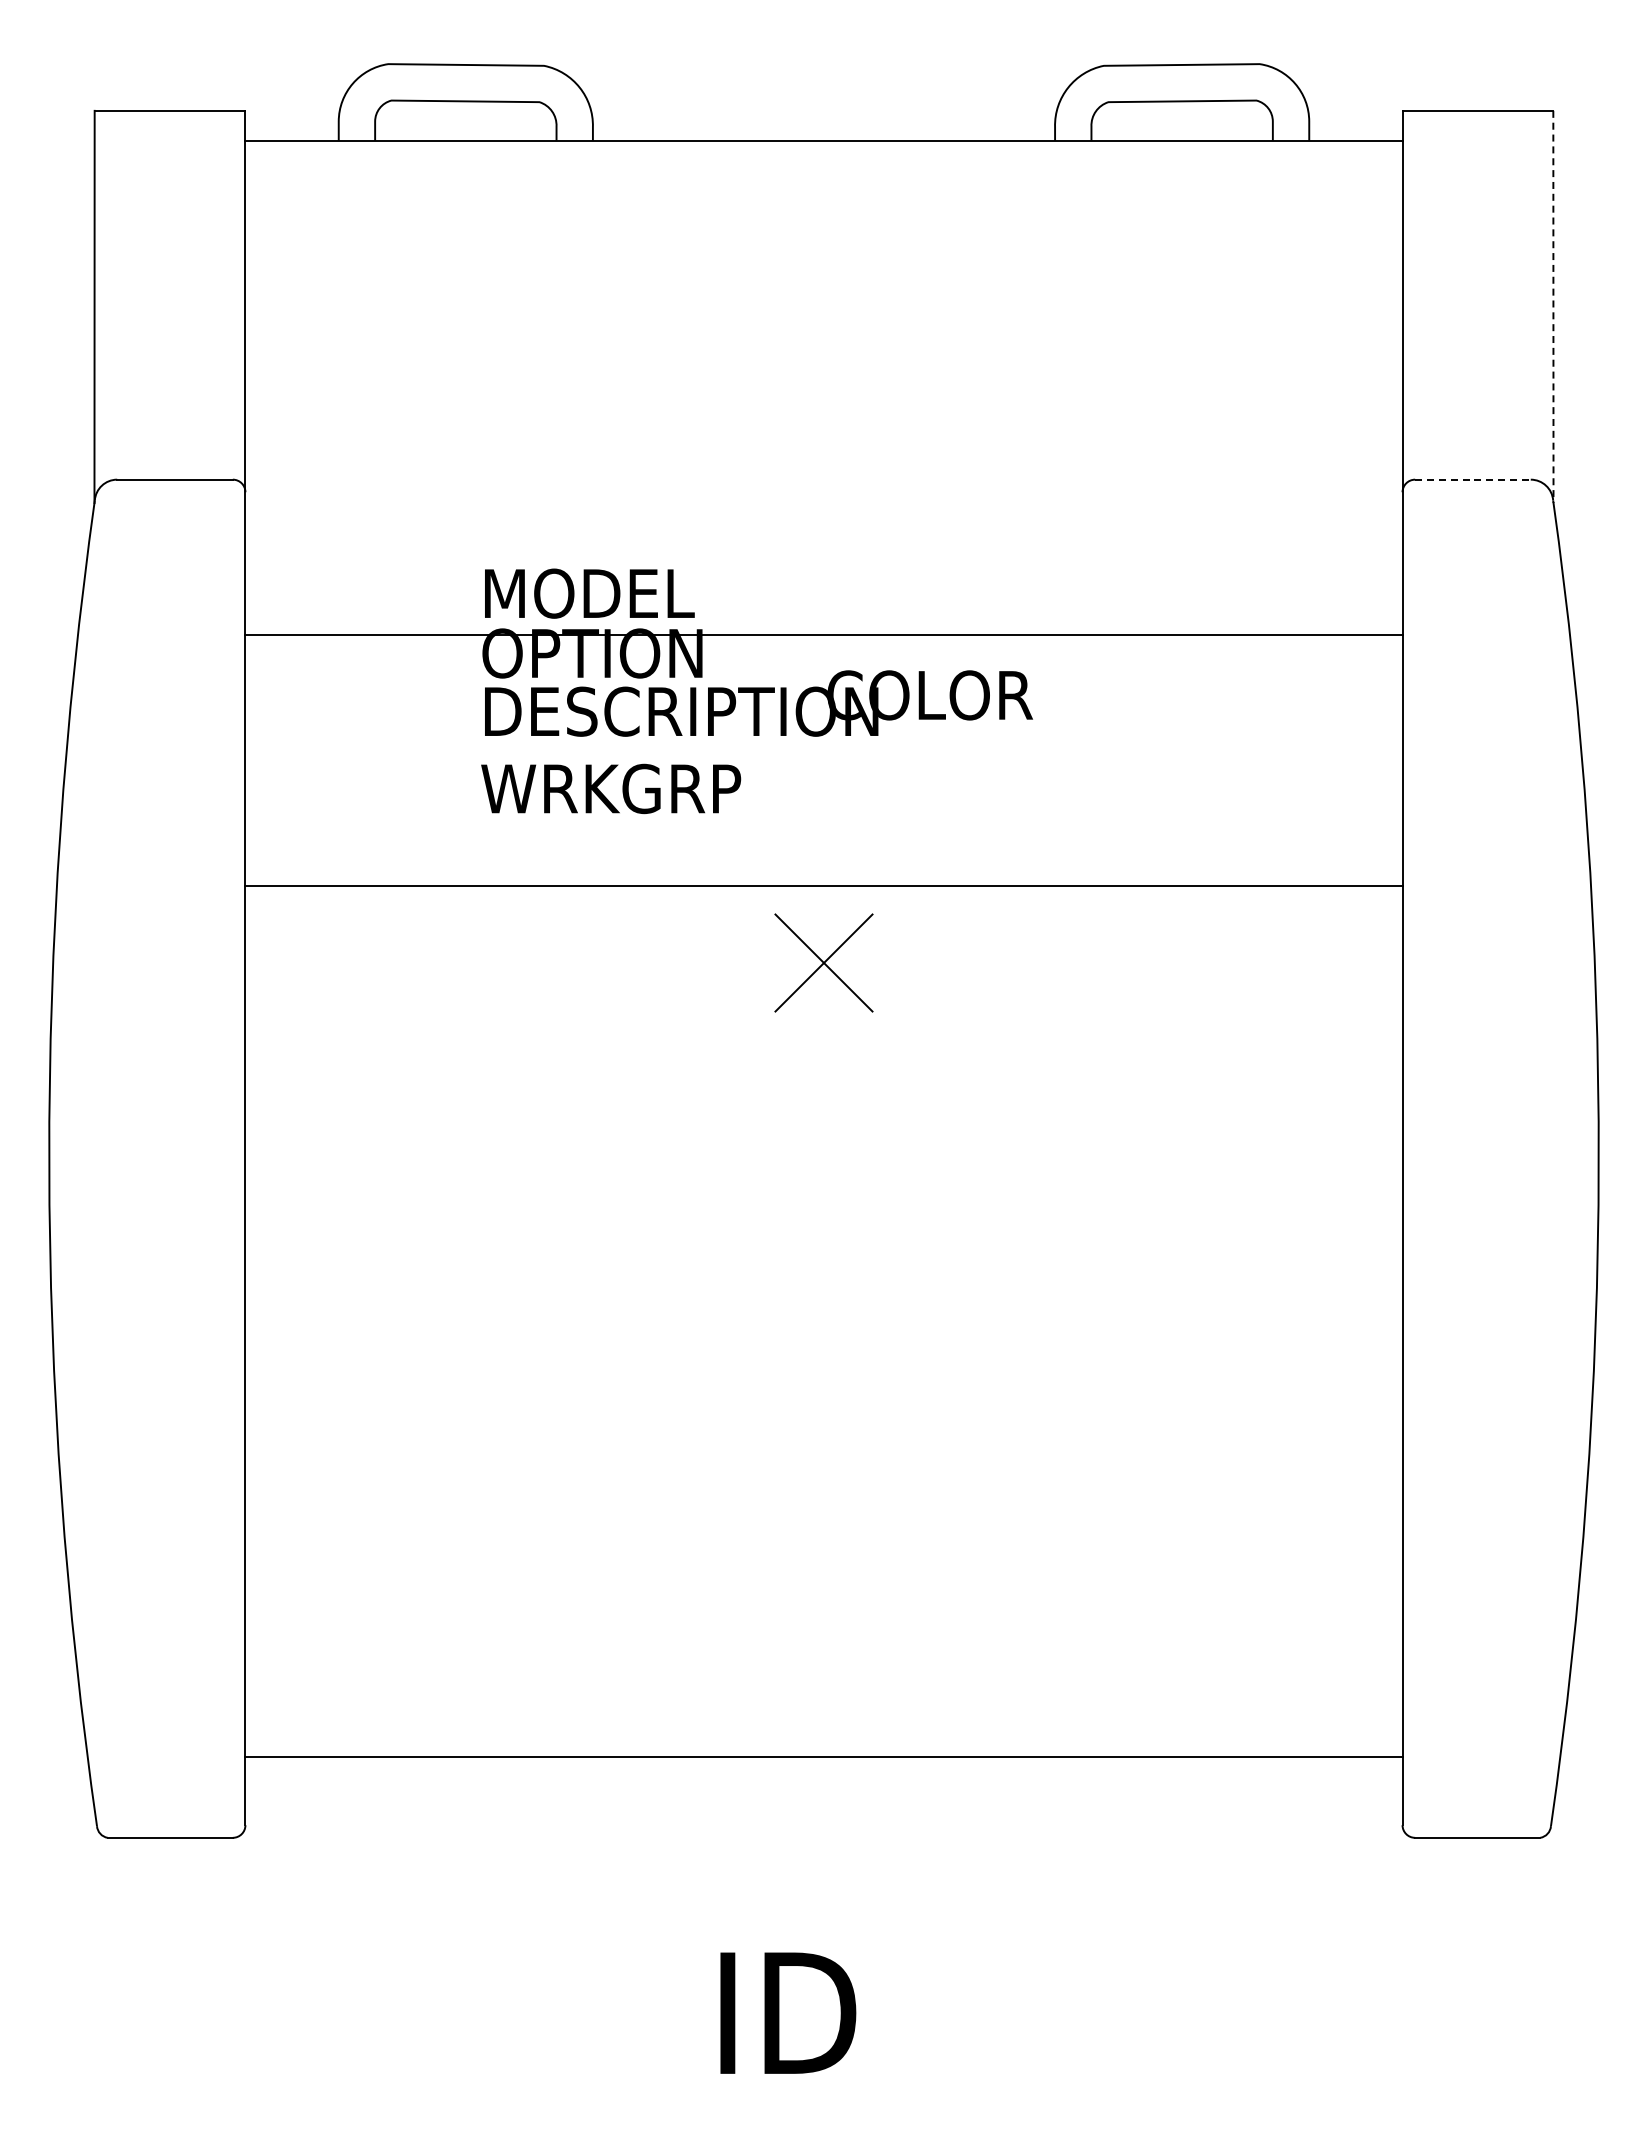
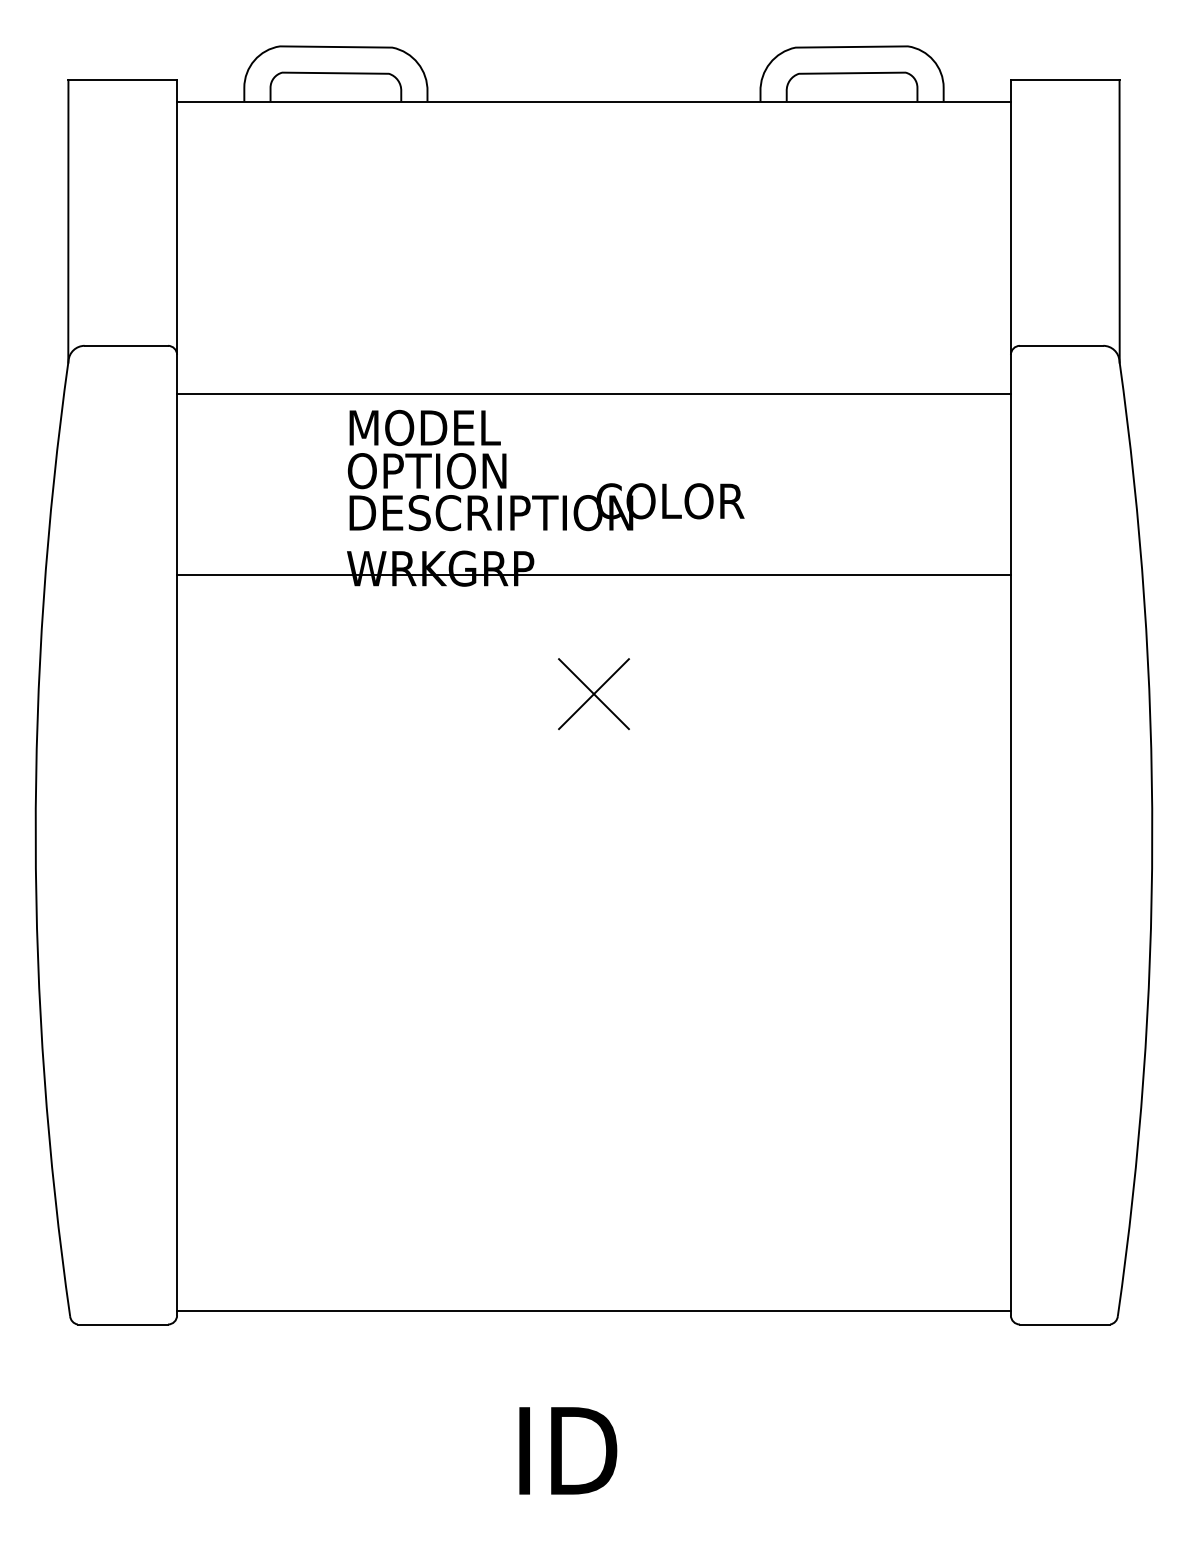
line: (1553, 307) -> (1119, 221), dashed -> solid
line: (1472, 479) -> (1061, 345), dashed -> solid
line: (823, 635) -> (593, 394), moved
line: (823, 886) -> (593, 574), moved
line: (823, 1757) -> (593, 1311), moved

